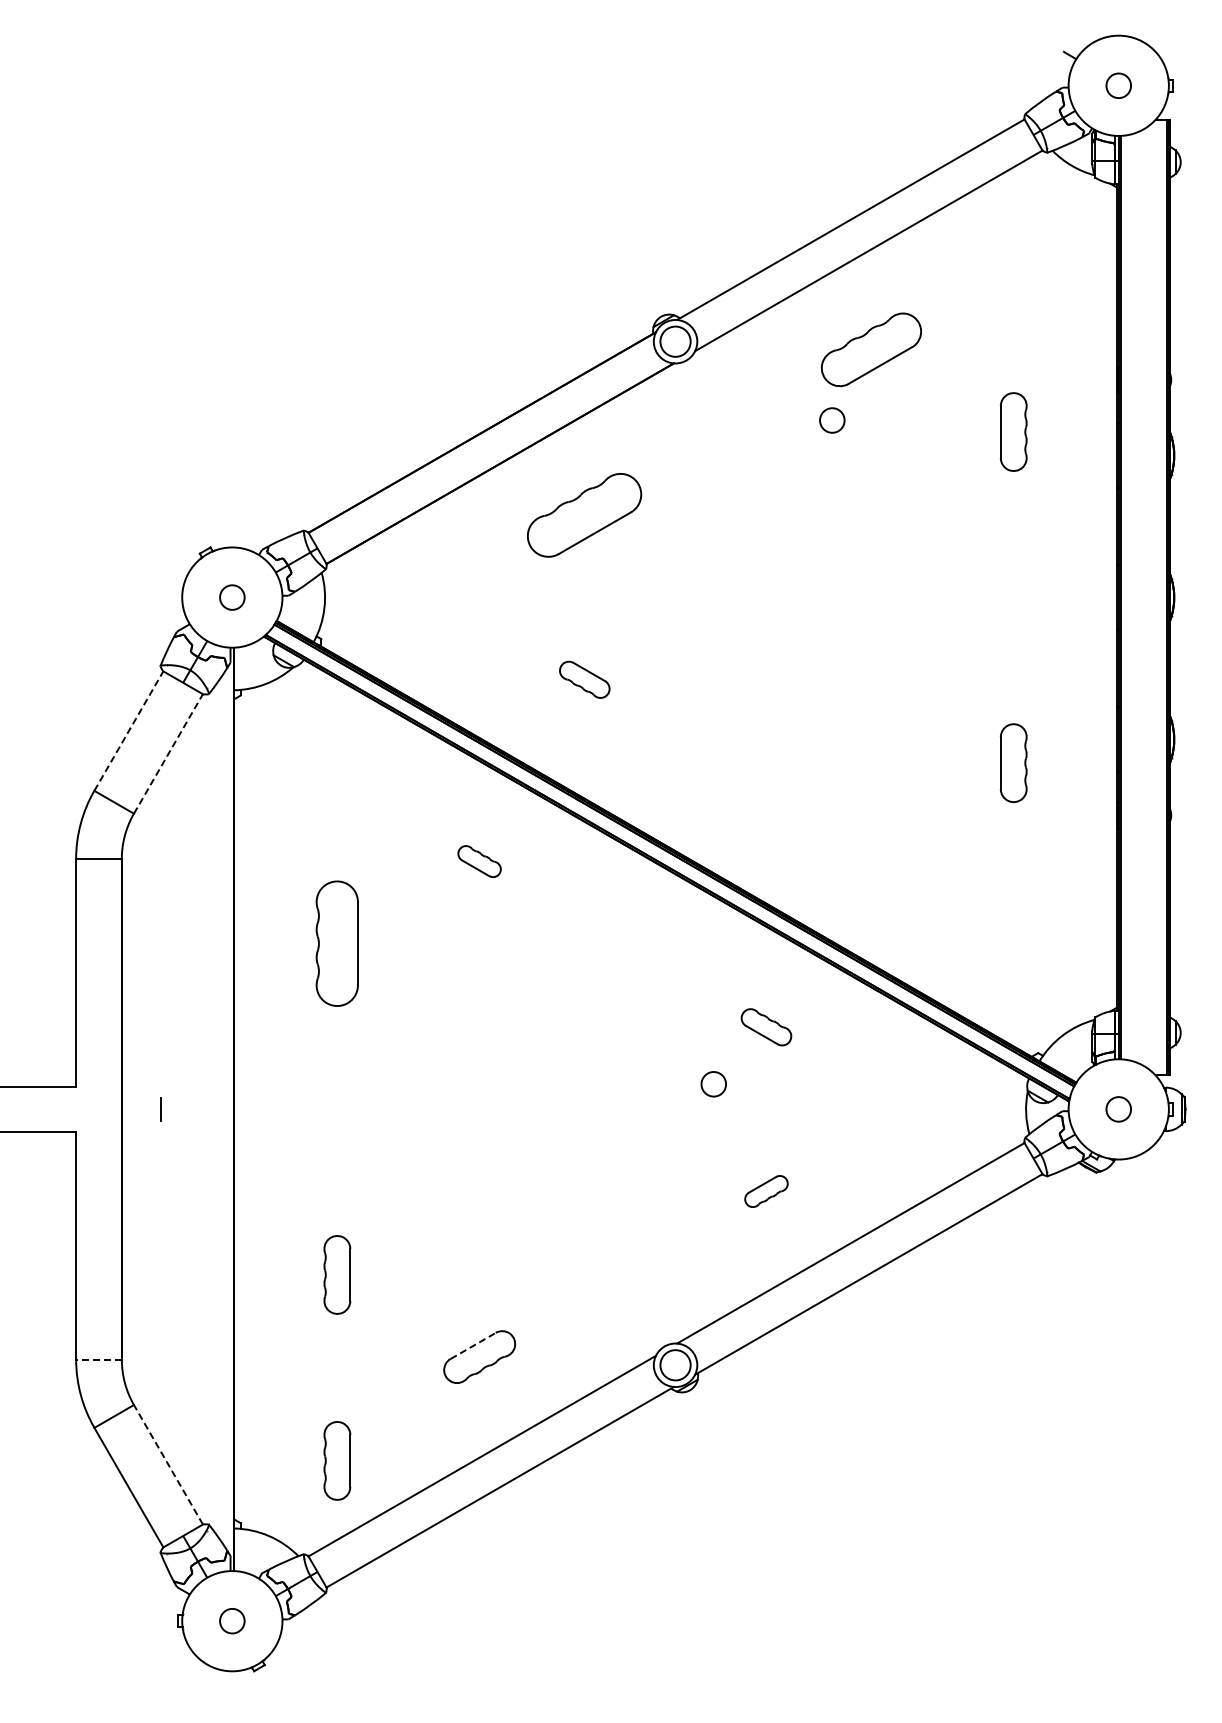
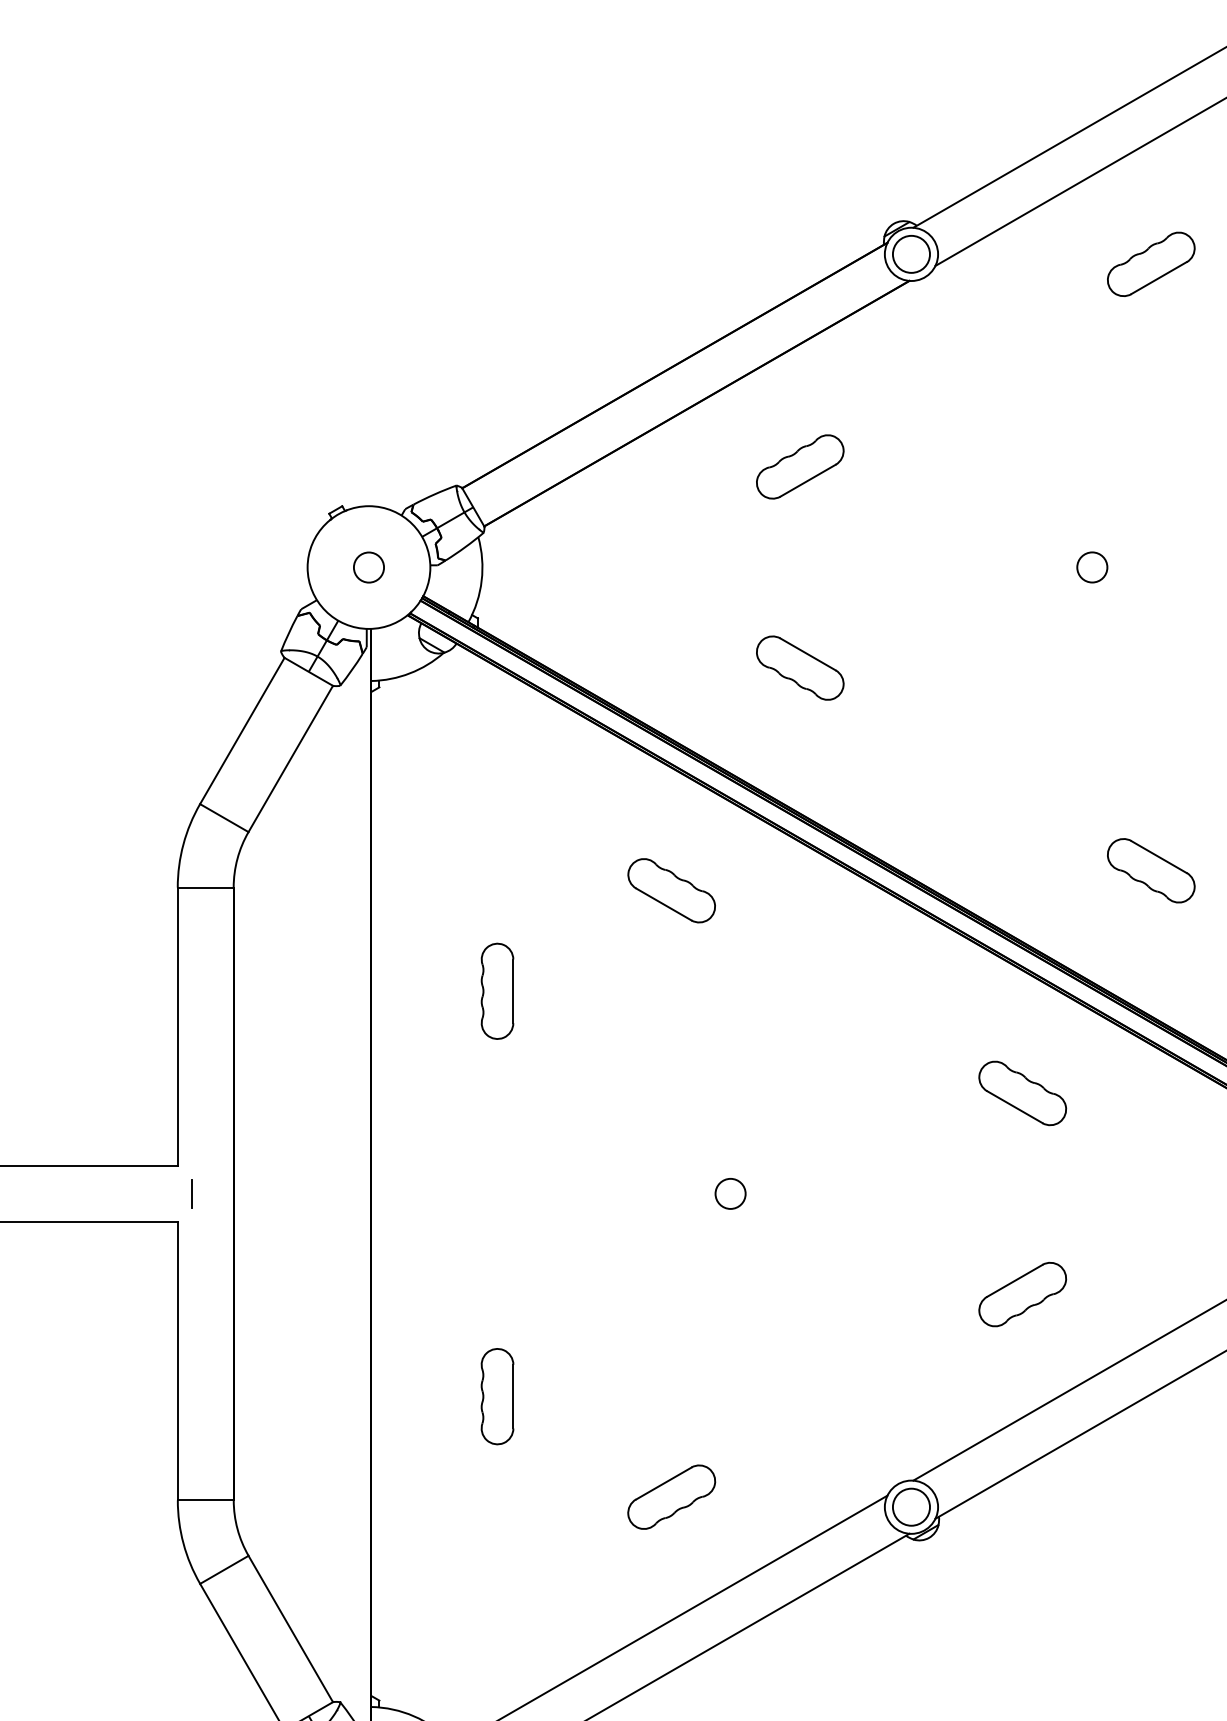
part: (871, 349) -> (1151, 263), size x0.71
circle: (832, 420) -> (1092, 567), moved
part: (584, 515) -> (800, 467), size x0.62
part: (584, 679) -> (800, 667), size x1.43
line: (128, 731) -> (241, 731), dashed -> solid
line: (168, 753) -> (290, 758), dashed -> solid
part: (871, 845) -> (1151, 871), added
part: (479, 861) -> (671, 890), size x1.67
part: (337, 943) -> (497, 990), size x0.62
part: (766, 1027) -> (1022, 1093), size x1.43
circle: (713, 1084) -> (730, 1194), moved
line: (160, 1109) -> (191, 1194), moved
part: (766, 1191) -> (1022, 1294), size x1.67
line: (473, 1345) -> (664, 1483), dashed -> solid
line: (99, 1359) -> (206, 1500), dashed -> solid
part: (337, 1460) -> (497, 1623), removed
line: (168, 1464) -> (290, 1628), dashed -> solid

